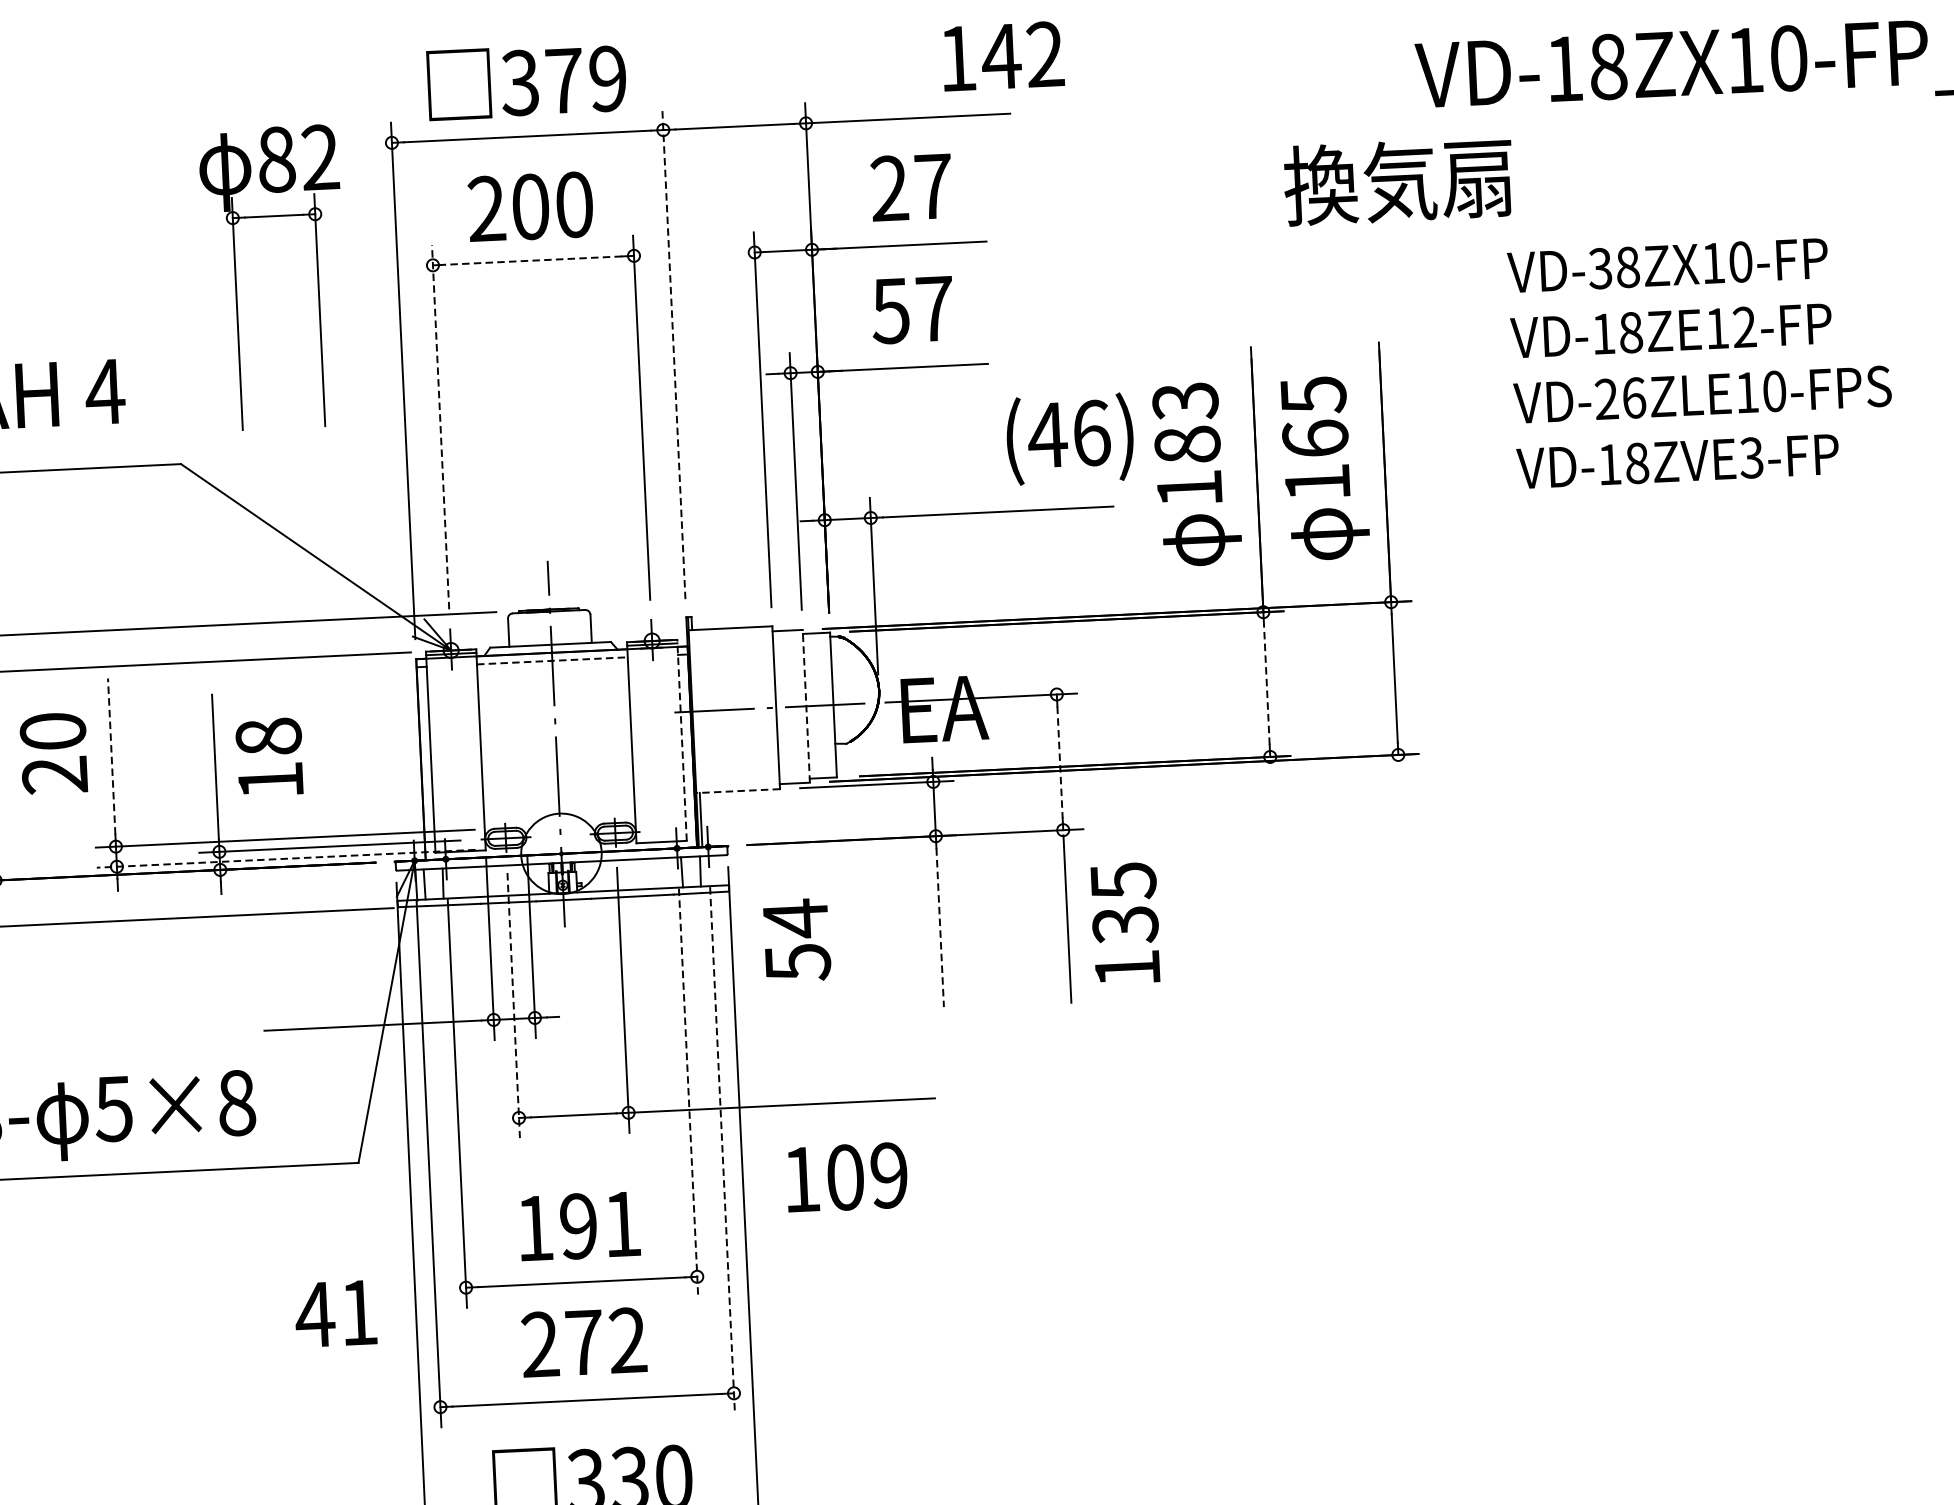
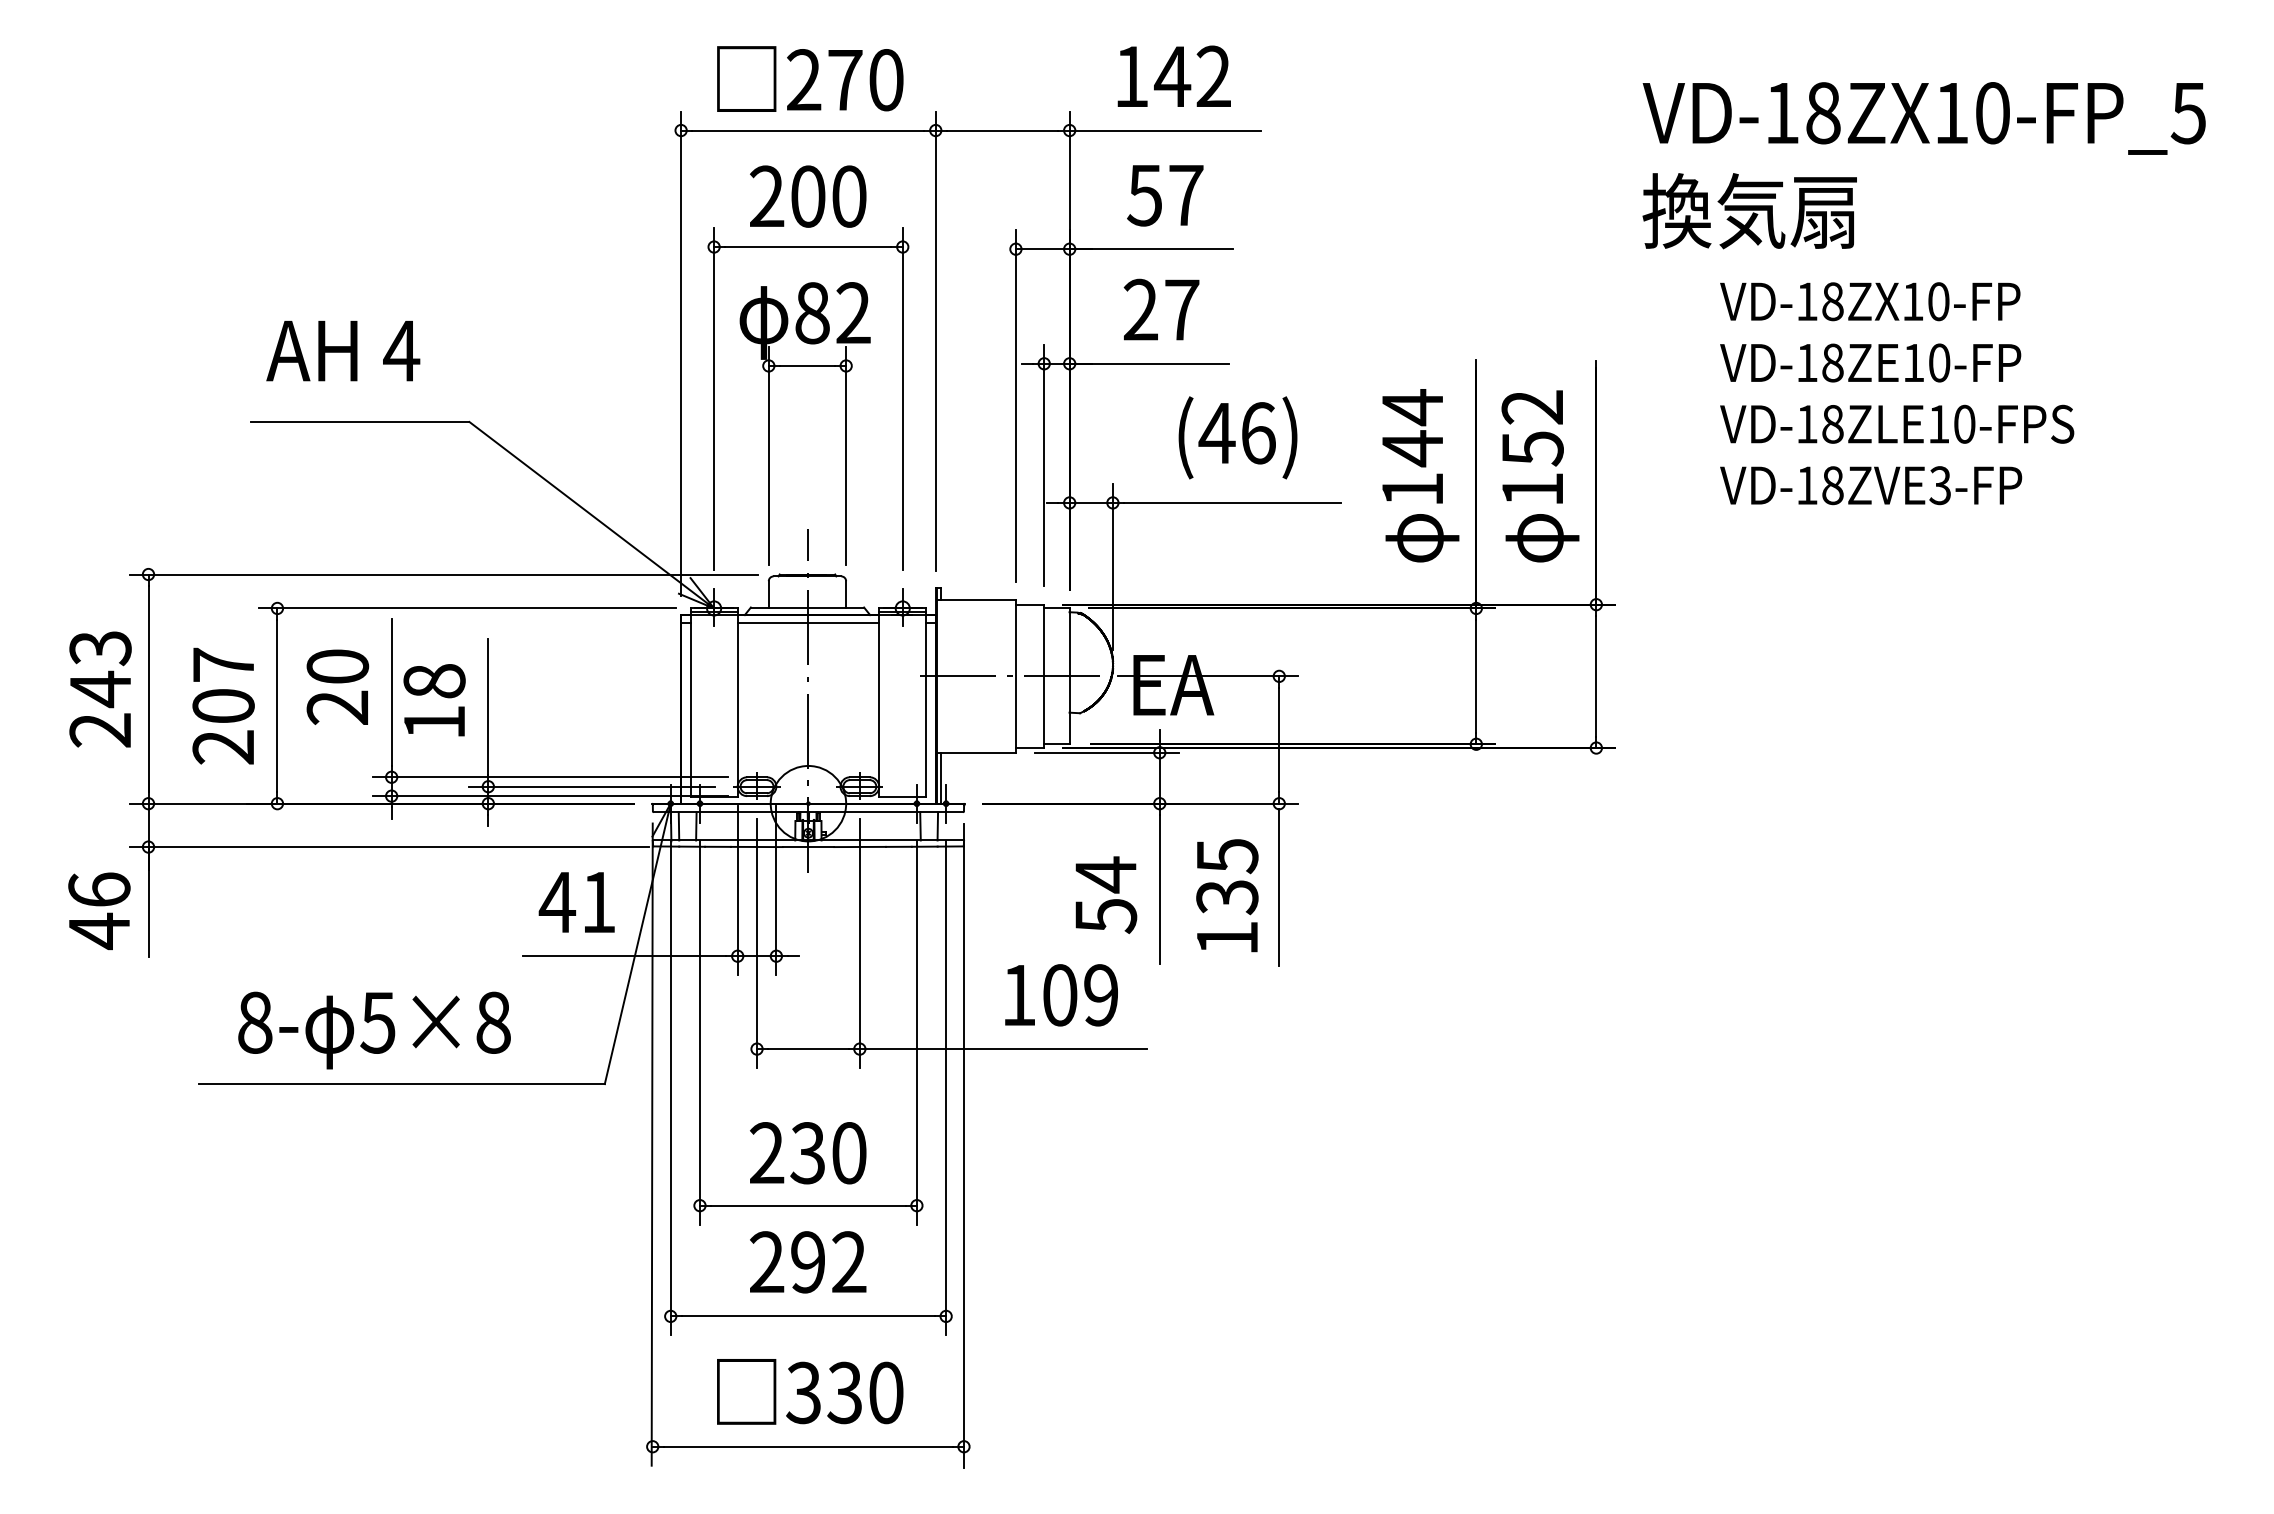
text: (1002, 55) -> (1173, 75), moved
text: (563, 81) -> (844, 80), 379 -> 270
text: (1398, 181) -> (1749, 211), moved
text: (889, 188) -> (1144, 195), 27 -> 57
line: (533, 261) -> (808, 247), dashed -> solid
text: (1599, 268) -> (1806, 301), VD-38ZX10-FP -> VD-18ZX10-FP
part: (236, 279) -> (769, 423), moved
text: (889, 310) -> (1139, 309), 57 -> 27
text: (1744, 326) -> (1939, 362), VD-18ZE12-FP -> VD-18ZE10-FP
line: (673, 354) -> (935, 341), dashed -> solid
text: (1619, 397) -> (1819, 423), VD-26ZLE10-FPS -> VD-18ZLE10-FPS
text: (1314, 417) -> (1532, 428), 165 -> 152
text: (1186, 423) -> (1412, 428), 183 -> 144
line: (440, 426) -> (714, 398), dashed -> solid
text: (1069, 438) -> (1237, 437), moved
line: (552, 660) -> (808, 622), dashed -> solid
line: (1267, 684) -> (1476, 676), dashed -> solid
line: (806, 706) -> (1044, 676), dashed -> solid
line: (682, 740) -> (926, 702), dashed -> solid
line: (111, 756) -> (391, 692), dashed -> solid
text: (269, 757) -> (434, 700), moved
line: (1060, 762) -> (1279, 740), dashed -> solid
line: (737, 790) -> (976, 752), dashed -> solid
line: (286, 859) -> (550, 796), dashed -> solid
text: (1125, 923) -> (1227, 895), moved
line: (939, 927) -> (1159, 889), dashed -> solid
text: (797, 939) -> (1106, 894), moved
line: (514, 1006) -> (757, 944), dashed -> solid
line: (688, 1092) -> (916, 1032), dashed -> solid
line: (722, 1150) -> (946, 1088), dashed -> solid
text: (847, 1177) -> (1061, 995), moved
text: (579, 1226) -> (808, 1153), 191 -> 230
text: (335, 1313) -> (576, 902), moved
text: (584, 1342) -> (808, 1262), 272 -> 292

